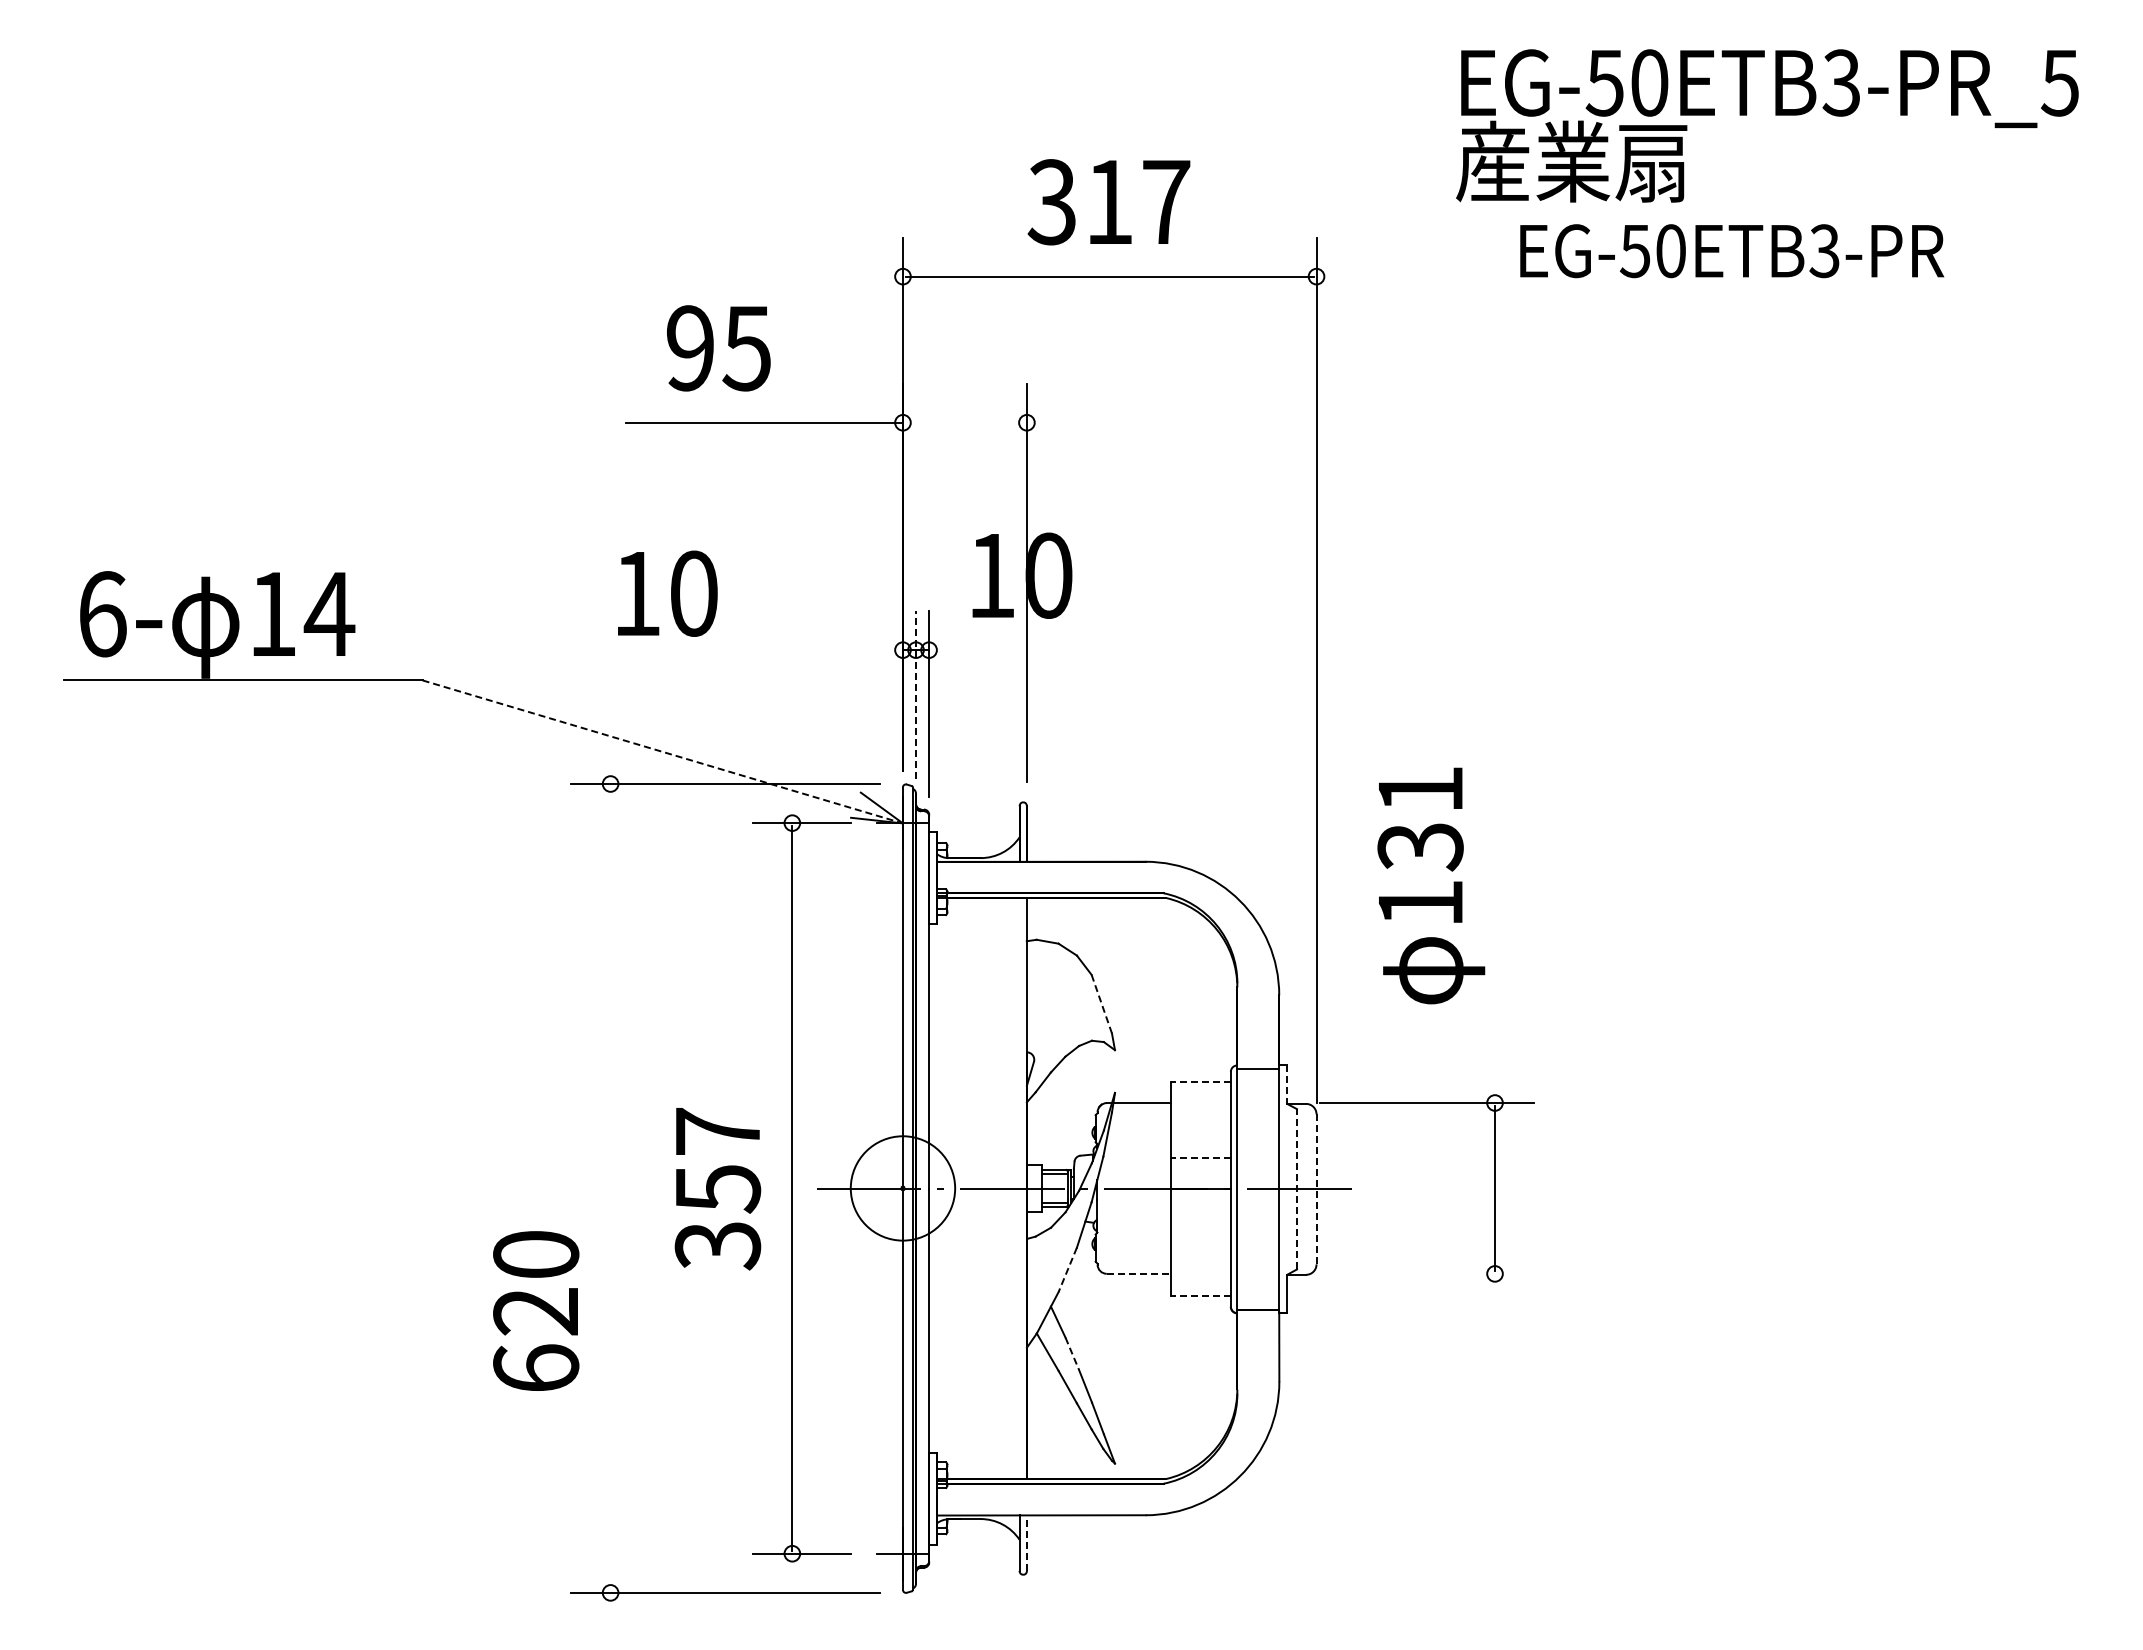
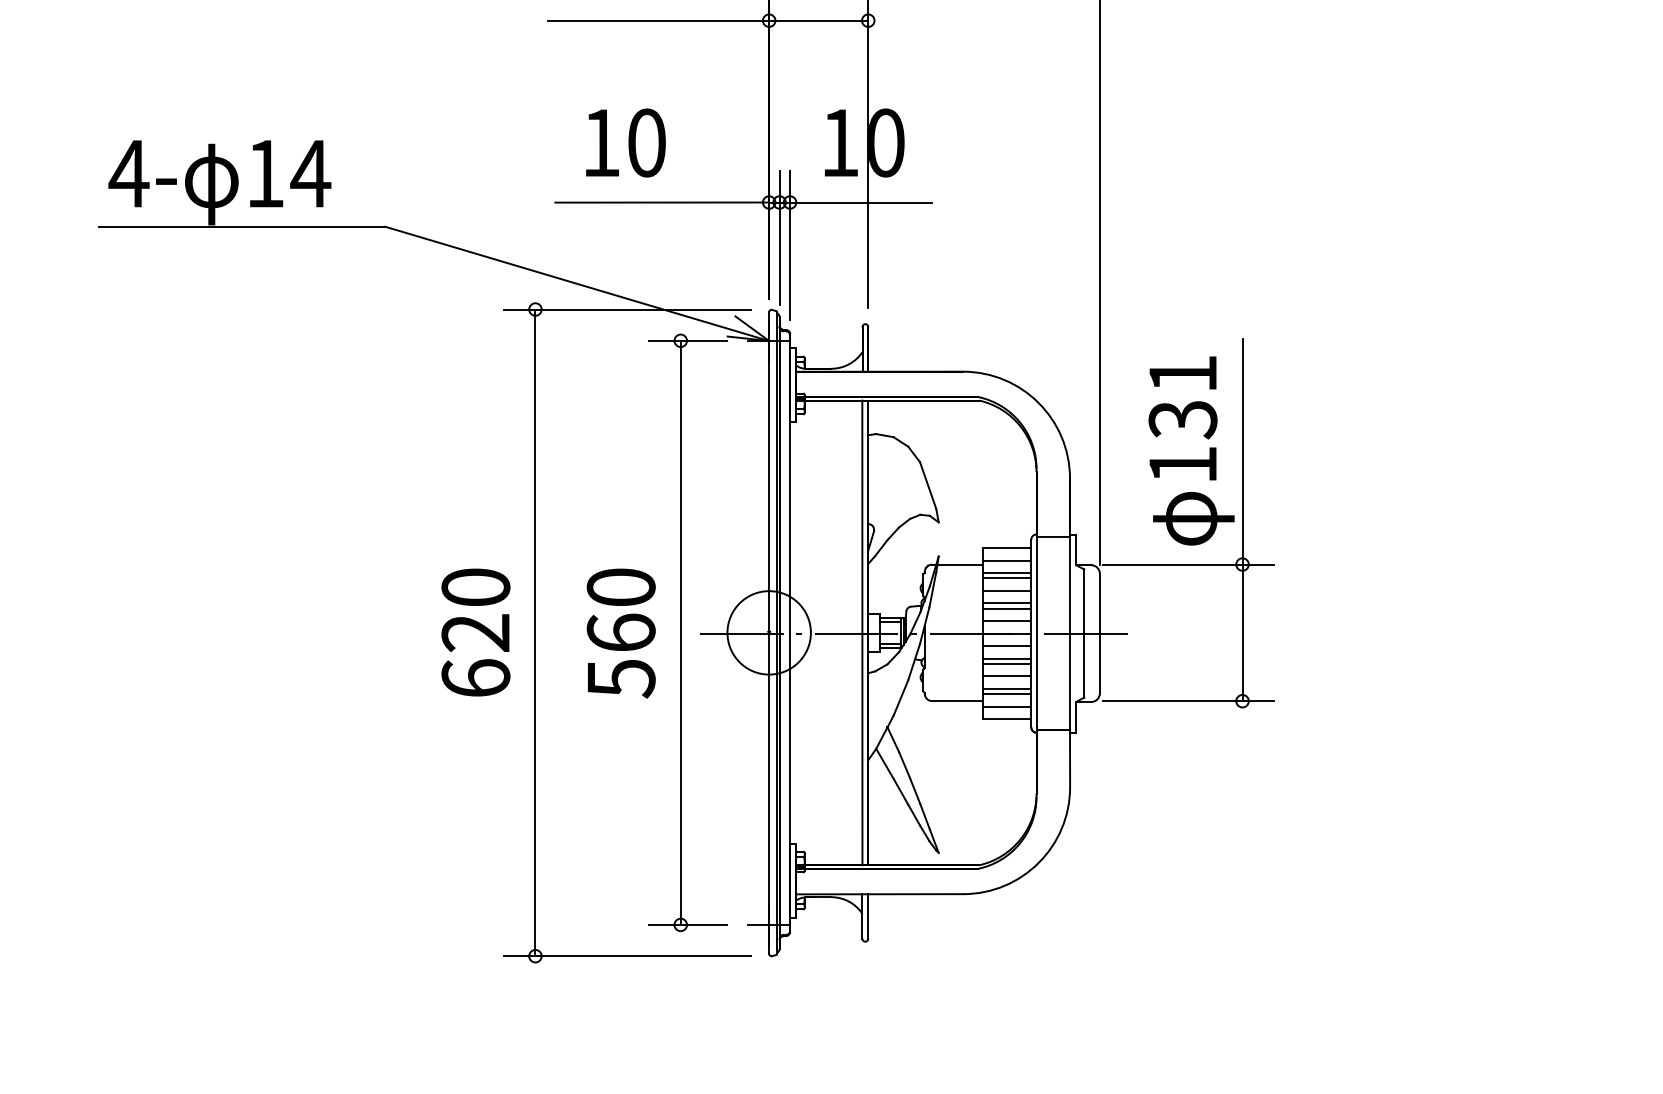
line: (964, 422) -> (818, 20), added
text: (667, 593) -> (625, 142), moved
text: (102, 614) -> (129, 174), 6- -> 4-
line: (767, 650) -> (660, 202), added
line: (1018, 650) -> (861, 202), added
line: (916, 694) -> (780, 237), dashed -> solid
line: (662, 751) -> (576, 283), dashed -> solid
text: (1431, 885) -> (1191, 450), moved
line: (1495, 961) -> (1242, 451), added
line: (1101, 1004) -> (927, 485), dashed -> solid
line: (1200, 1082) -> (1007, 548), dashed -> solid
line: (1287, 1085) -> (1076, 550), dashed -> solid
line: (1200, 1098) -> (1007, 560), added
line: (1200, 1113) -> (1007, 572), added
line: (1200, 1120) -> (1007, 578), added
line: (1200, 1135) -> (1007, 590), added
line: (1200, 1151) -> (1007, 603), added
line: (1200, 1158) -> (1007, 608), dashed -> solid
line: (1200, 1173) -> (1007, 620), added
line: (610, 1188) -> (535, 632), added
line: (1019, 1188) -> (862, 632), added
line: (1296, 1188) -> (1083, 632), dashed -> solid
line: (1316, 1188) -> (1099, 632), dashed -> solid
text: (717, 1189) -> (620, 633), 357 -> 560
line: (1200, 1205) -> (1007, 646), added
line: (1200, 1220) -> (1007, 658), added
line: (1200, 1227) -> (1007, 664), added
line: (1200, 1242) -> (1007, 676), added
line: (1200, 1258) -> (1007, 688), added
line: (1200, 1265) -> (1007, 694), added
line: (1067, 1269) -> (900, 697), dashed -> solid
line: (1139, 1273) -> (958, 700), dashed -> solid
line: (1426, 1273) -> (1187, 700), added
line: (1200, 1280) -> (1007, 706), added
line: (1200, 1296) -> (1007, 719), dashed -> solid
text: (536, 1310) -> (476, 632), moved
line: (1072, 1353) -> (904, 764), dashed -> solid
line: (1026, 1543) -> (867, 916), dashed -> solid

